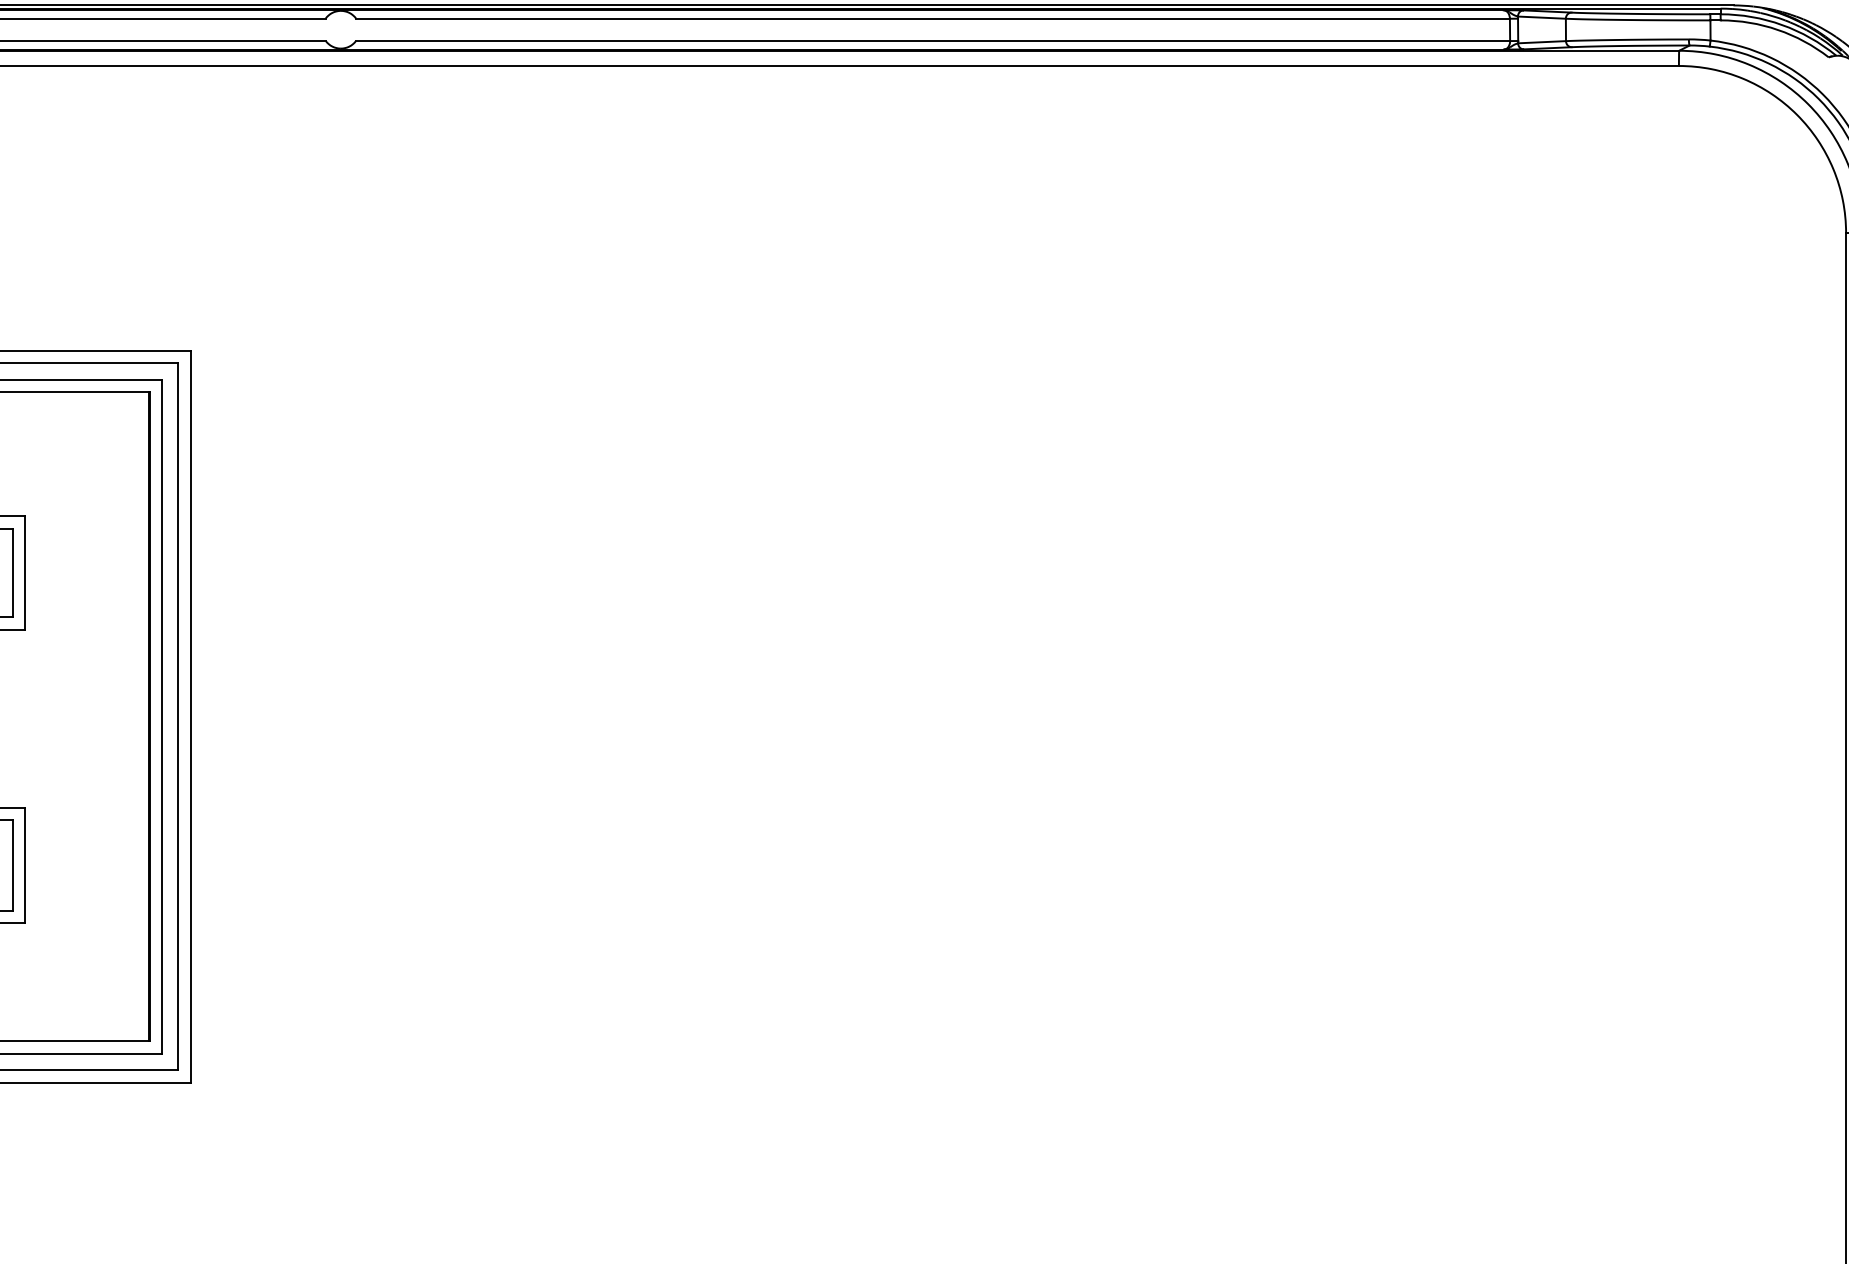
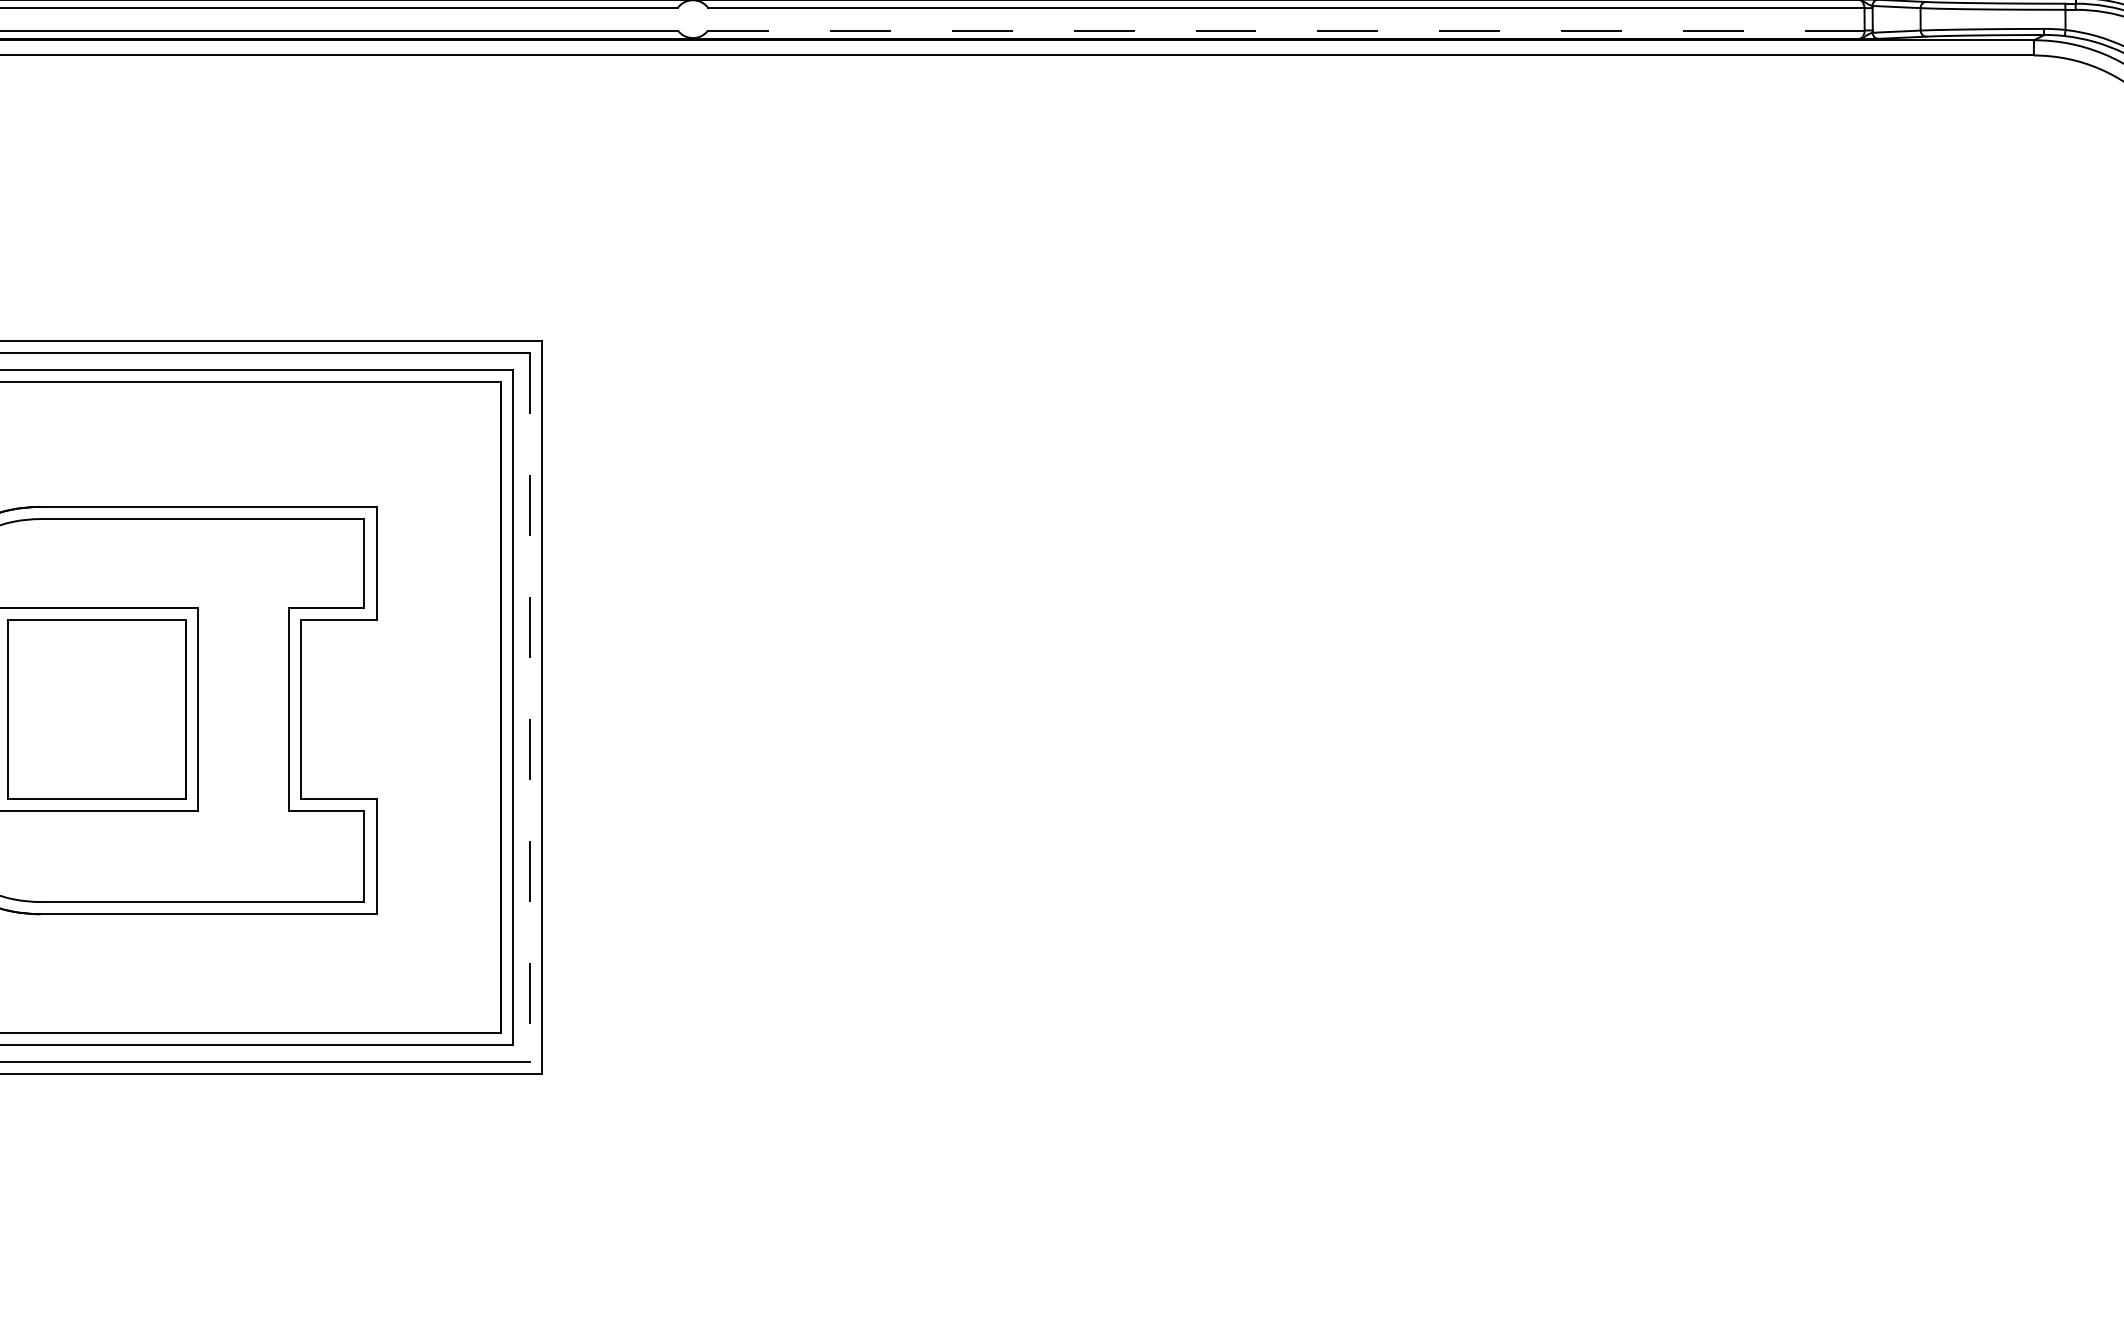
line: (933, 41) -> (1286, 30), solid -> dashed
line: (178, 717) -> (530, 708), solid -> dashed

